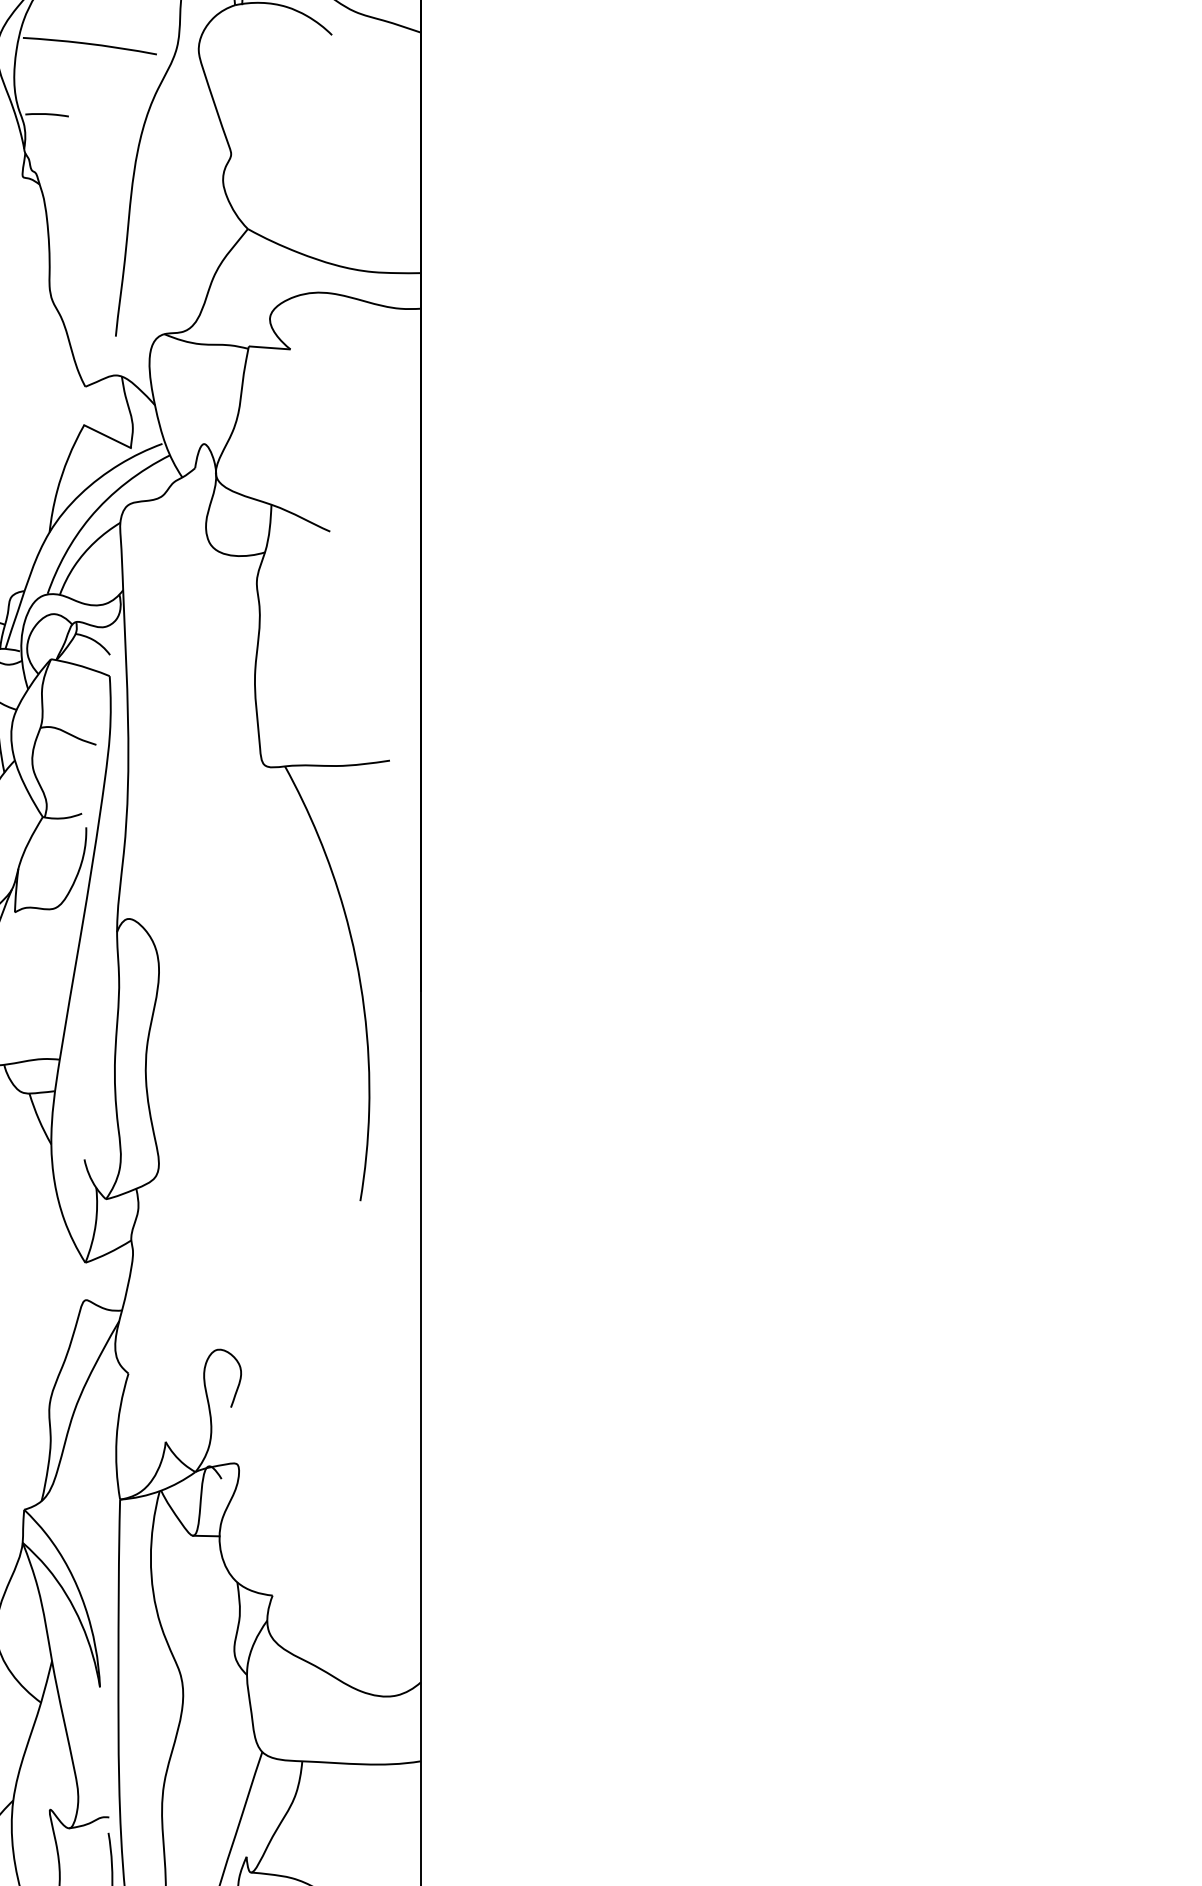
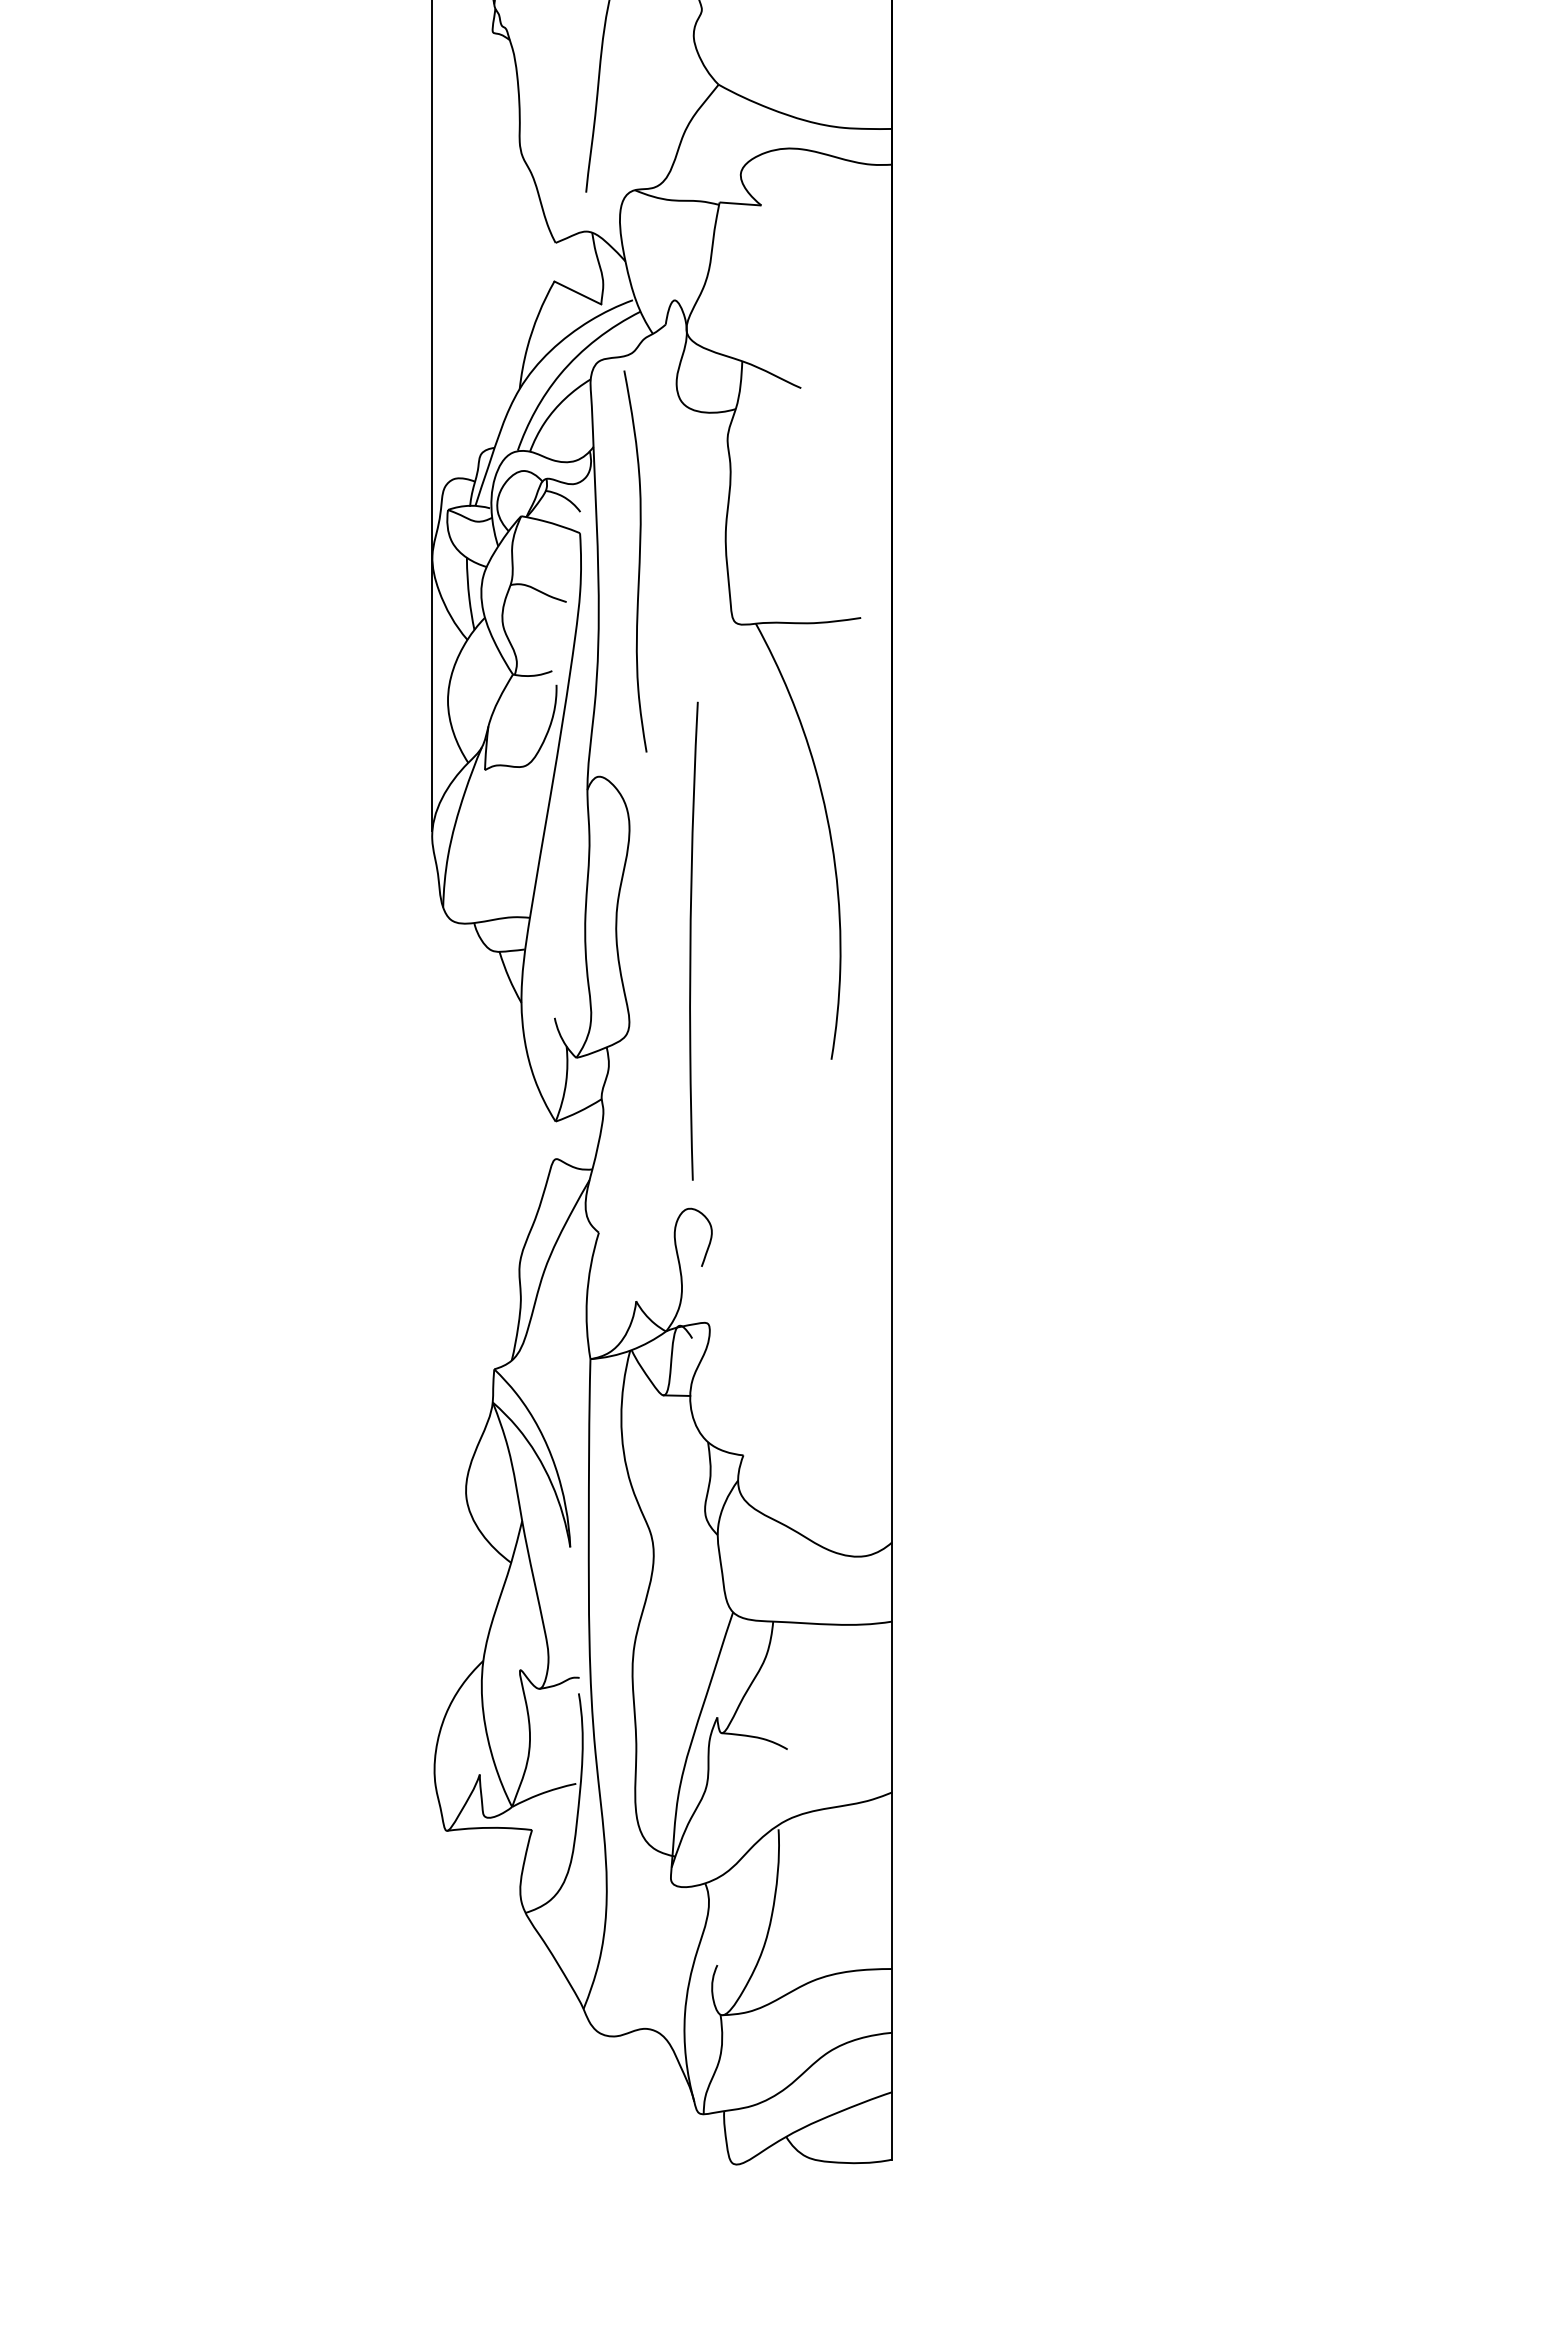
curve: (168, 704) -> (638, 561), added
curve: (220, 1082) -> (691, 940), added

